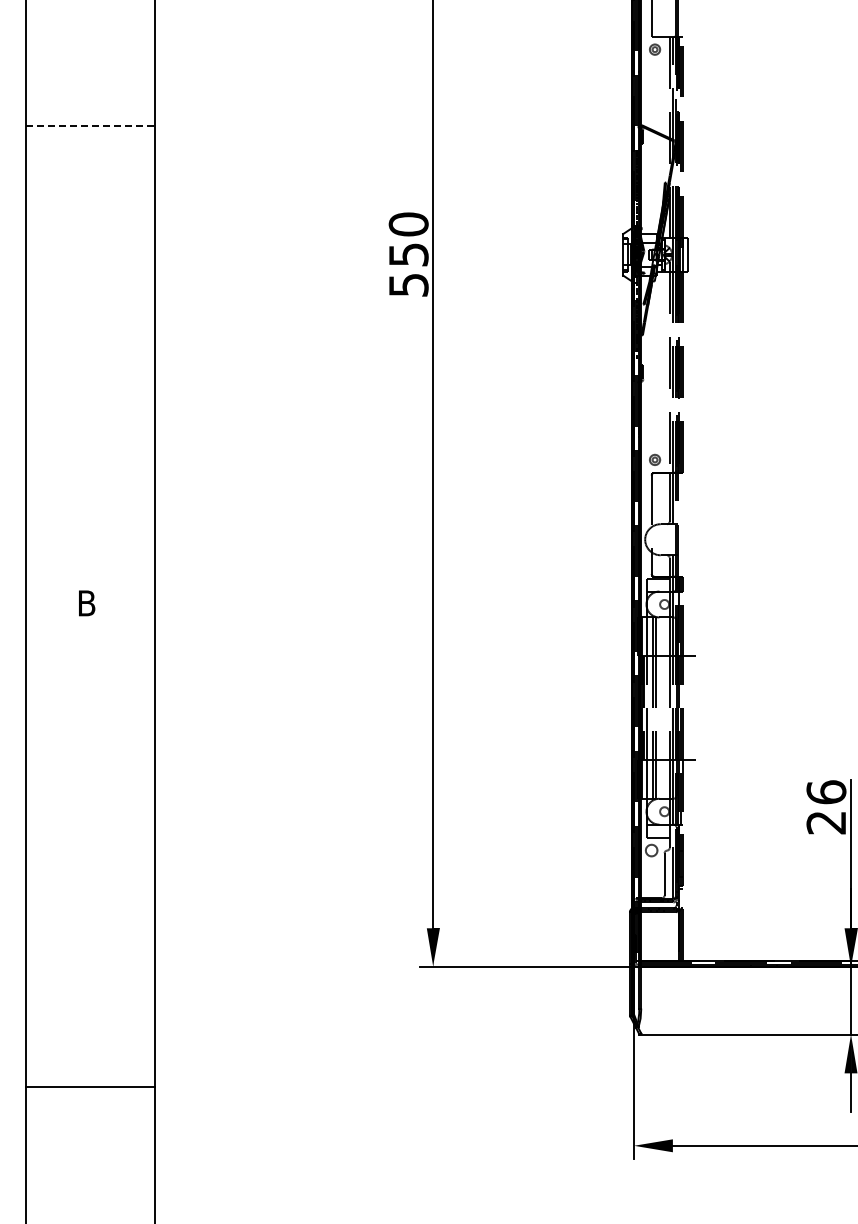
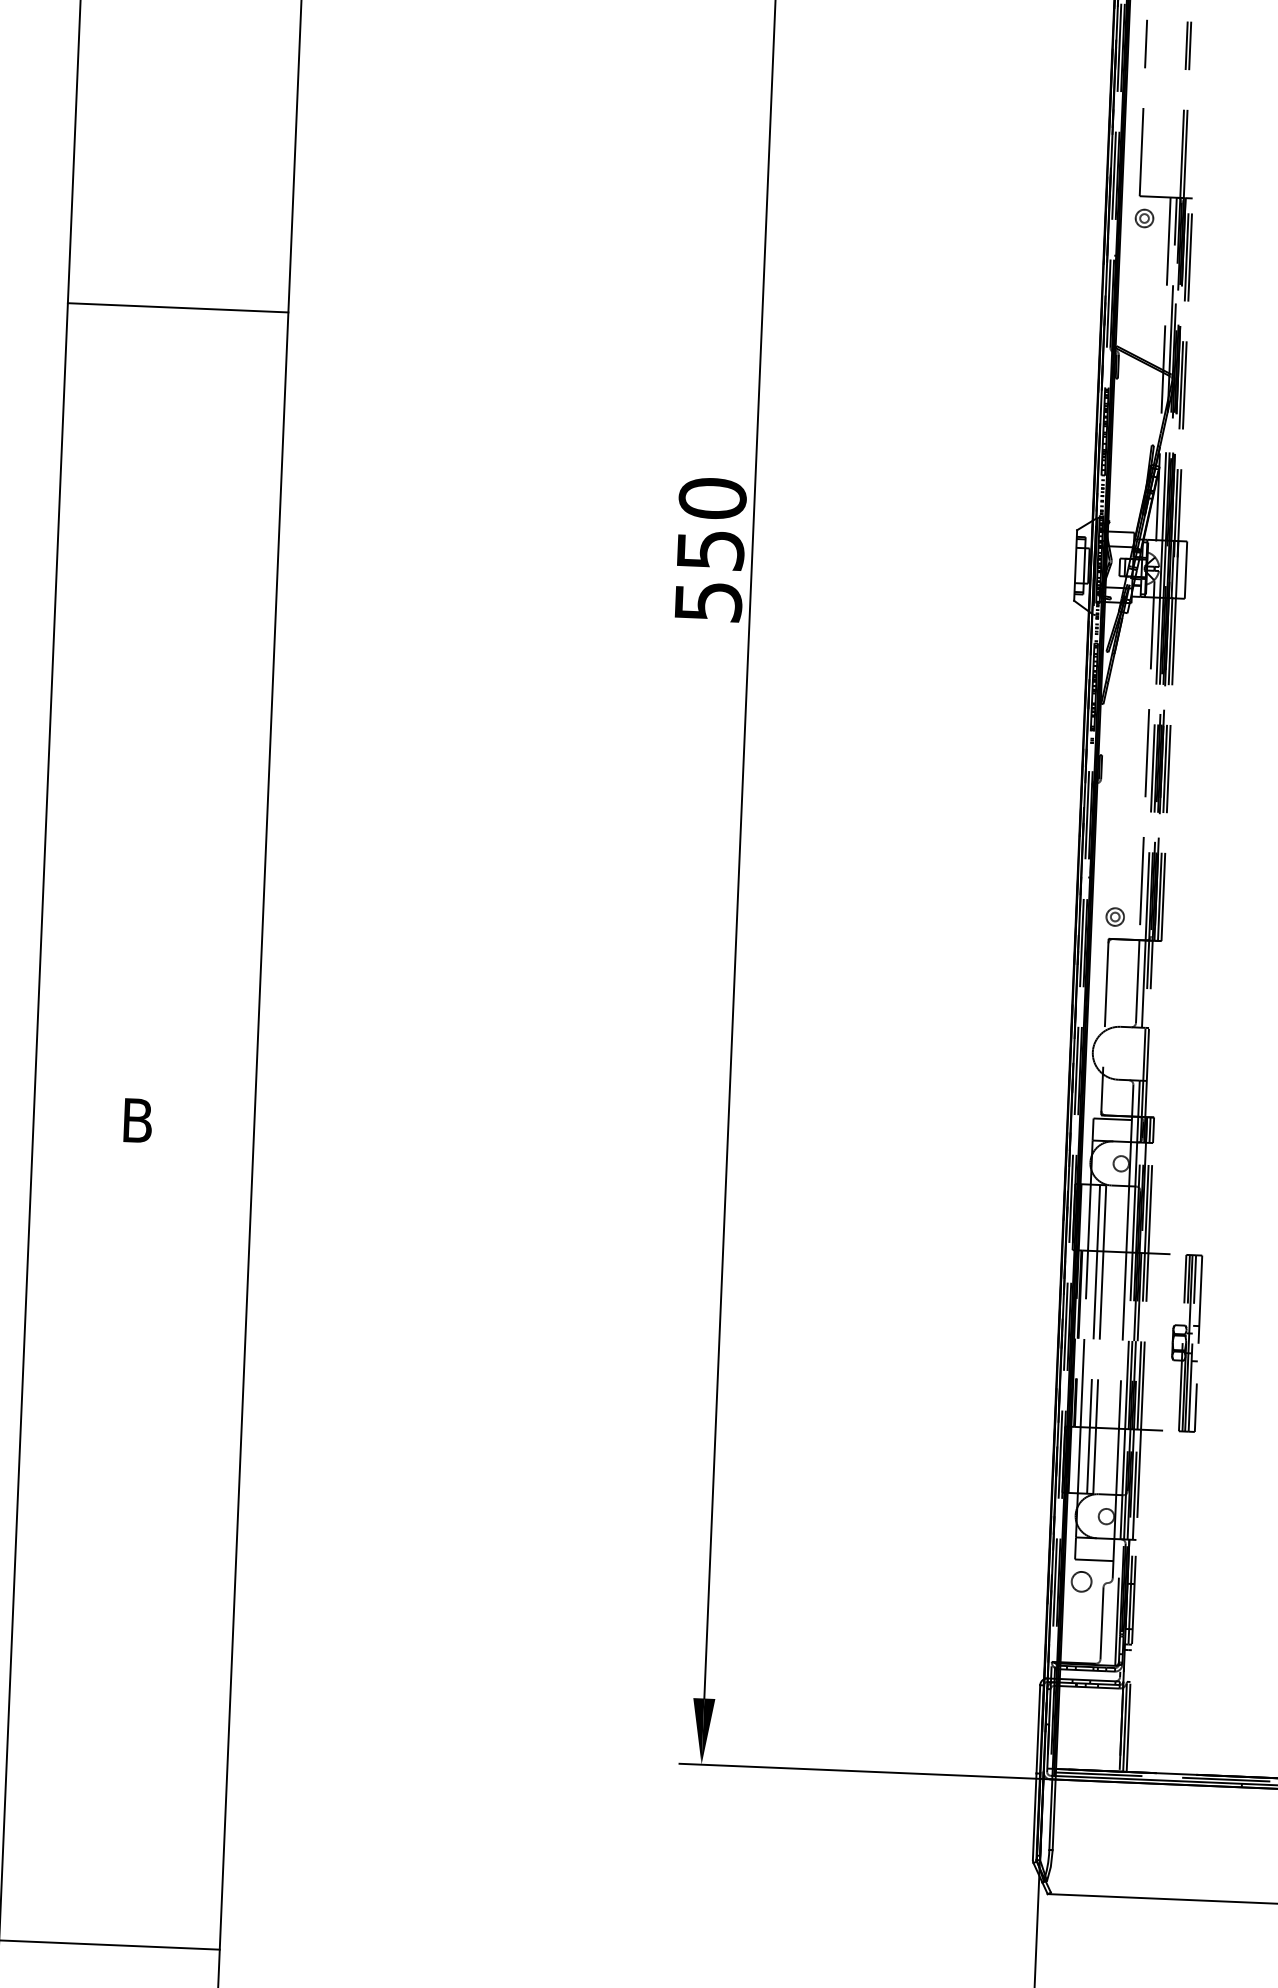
line: (90, 125) -> (178, 307), dashed -> solid
part: (706, 707) -> (1185, 1342), added

